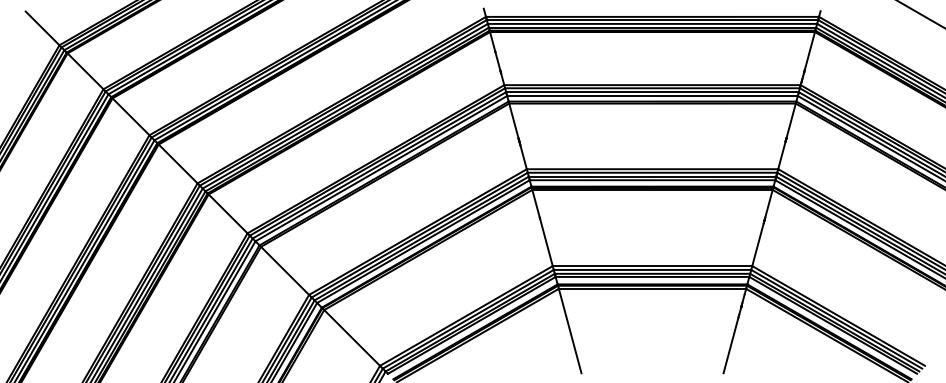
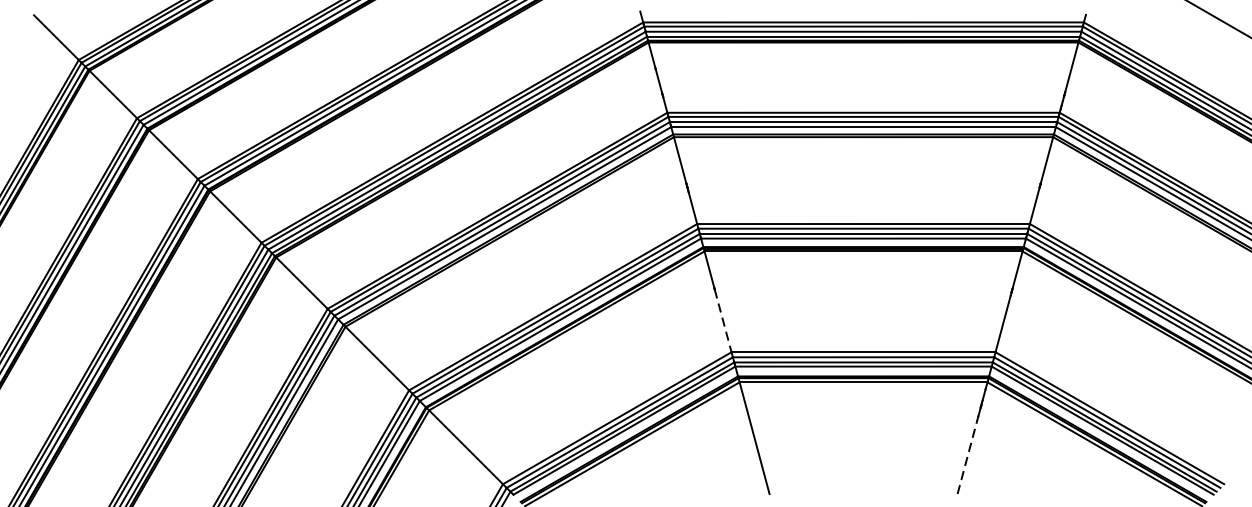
line: (546, 242) -> (723, 320), solid -> dashed
line: (731, 345) -> (968, 457), solid -> dashed

